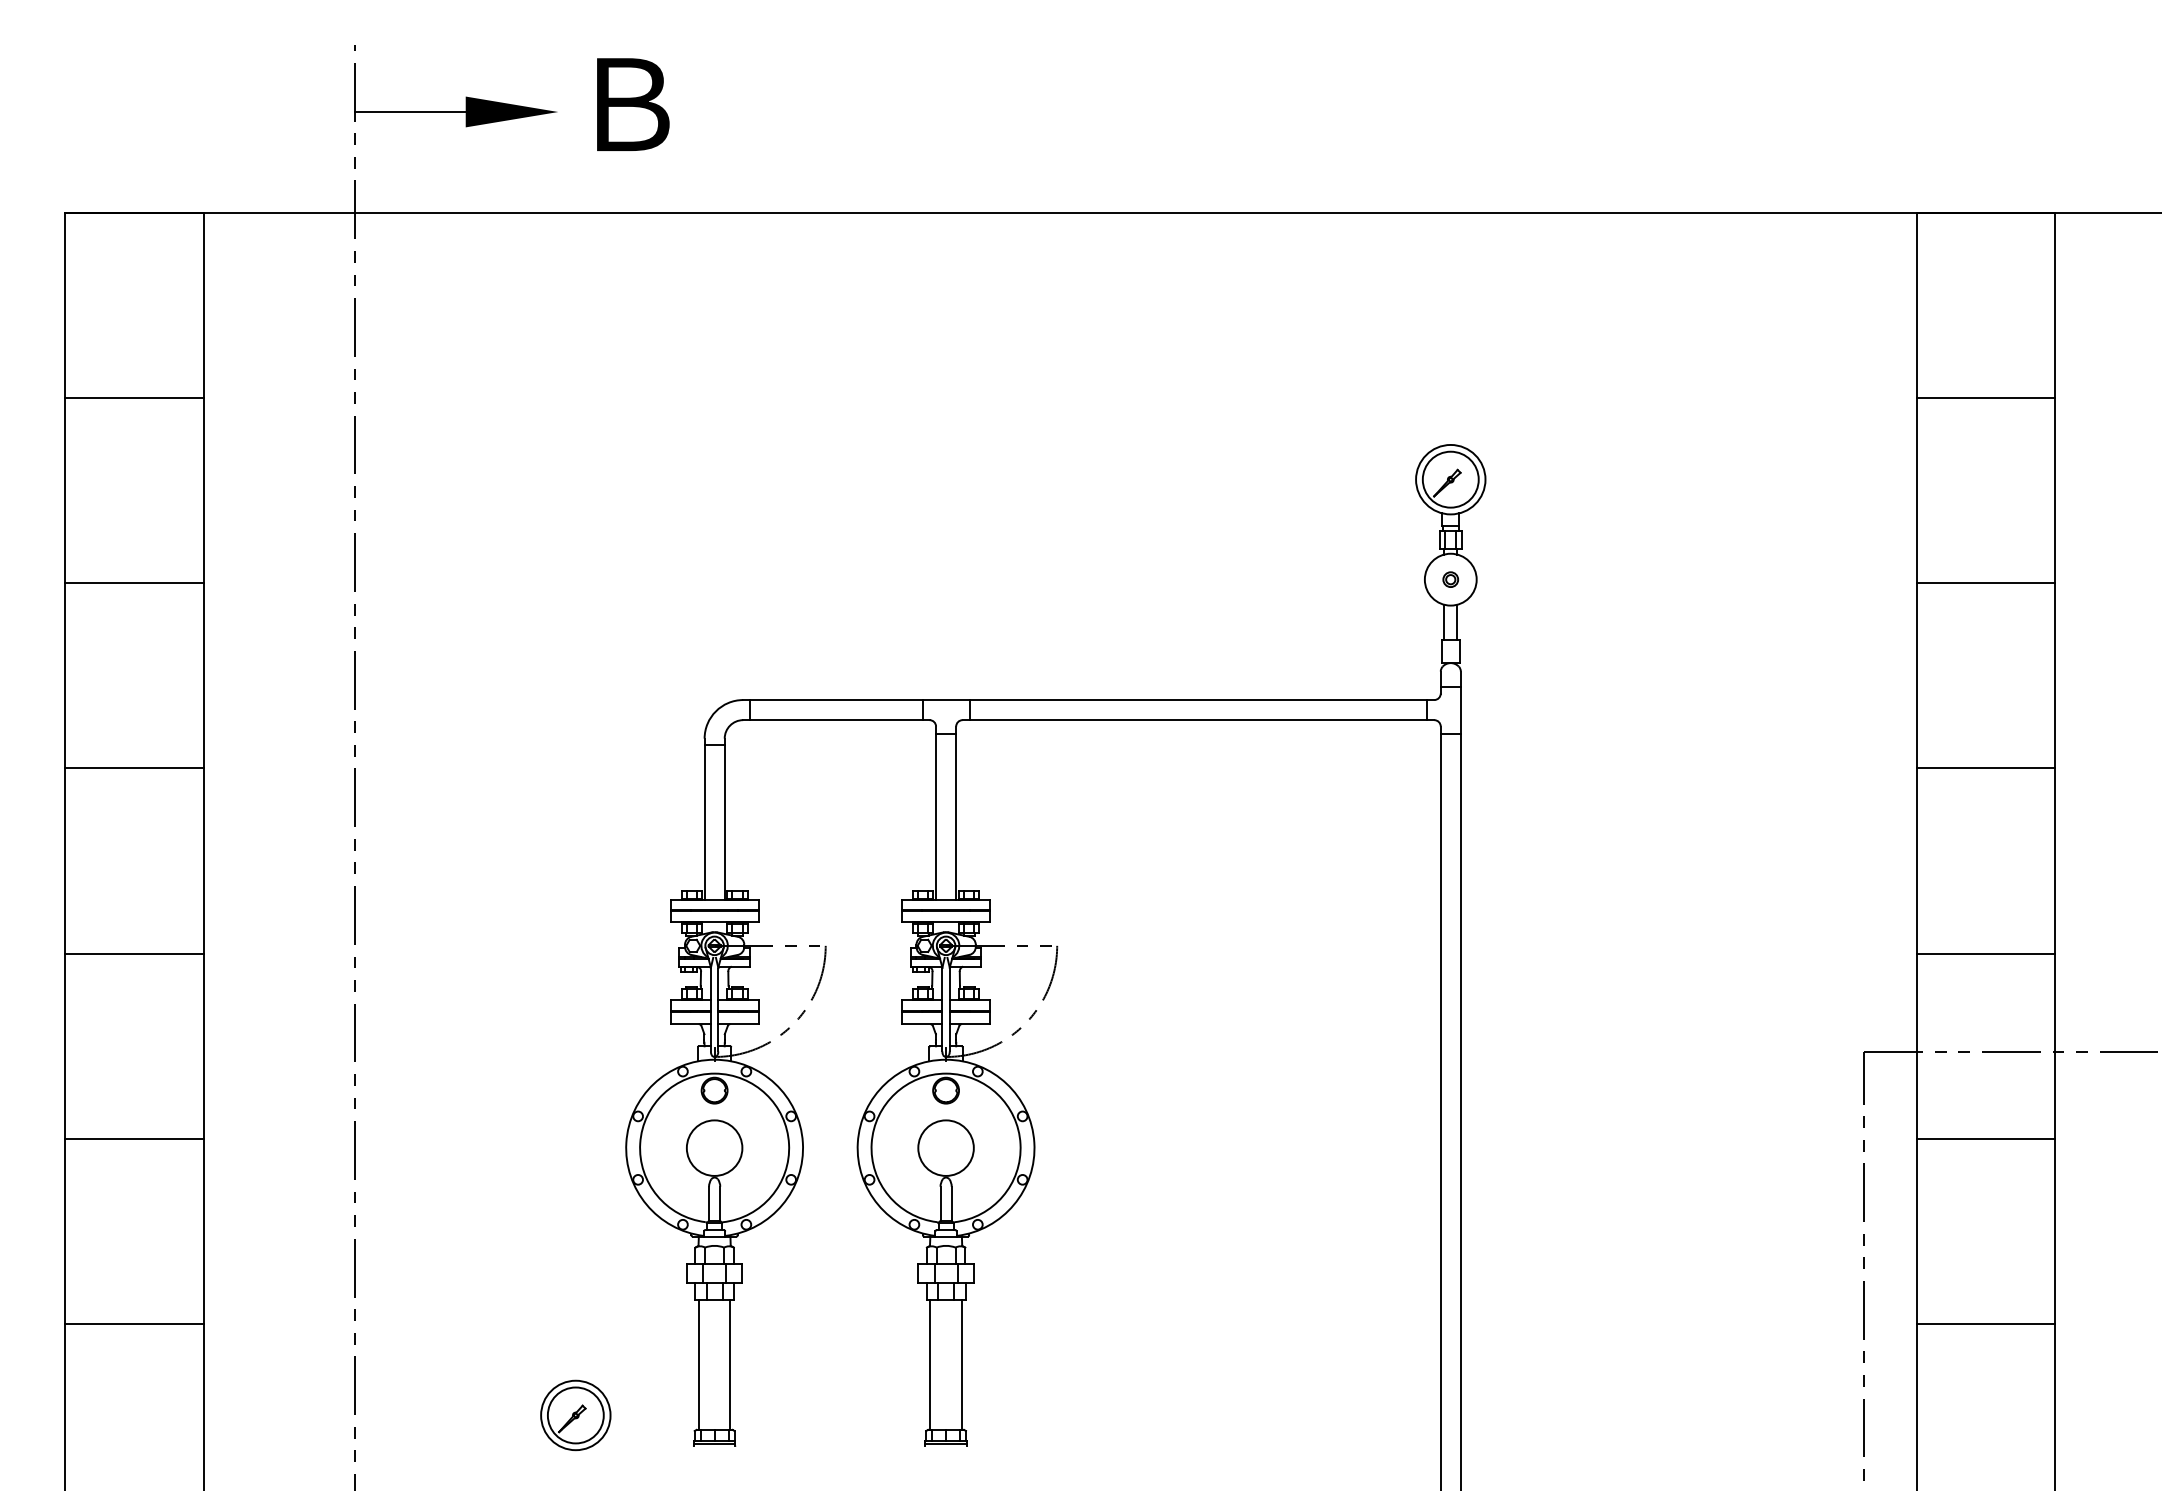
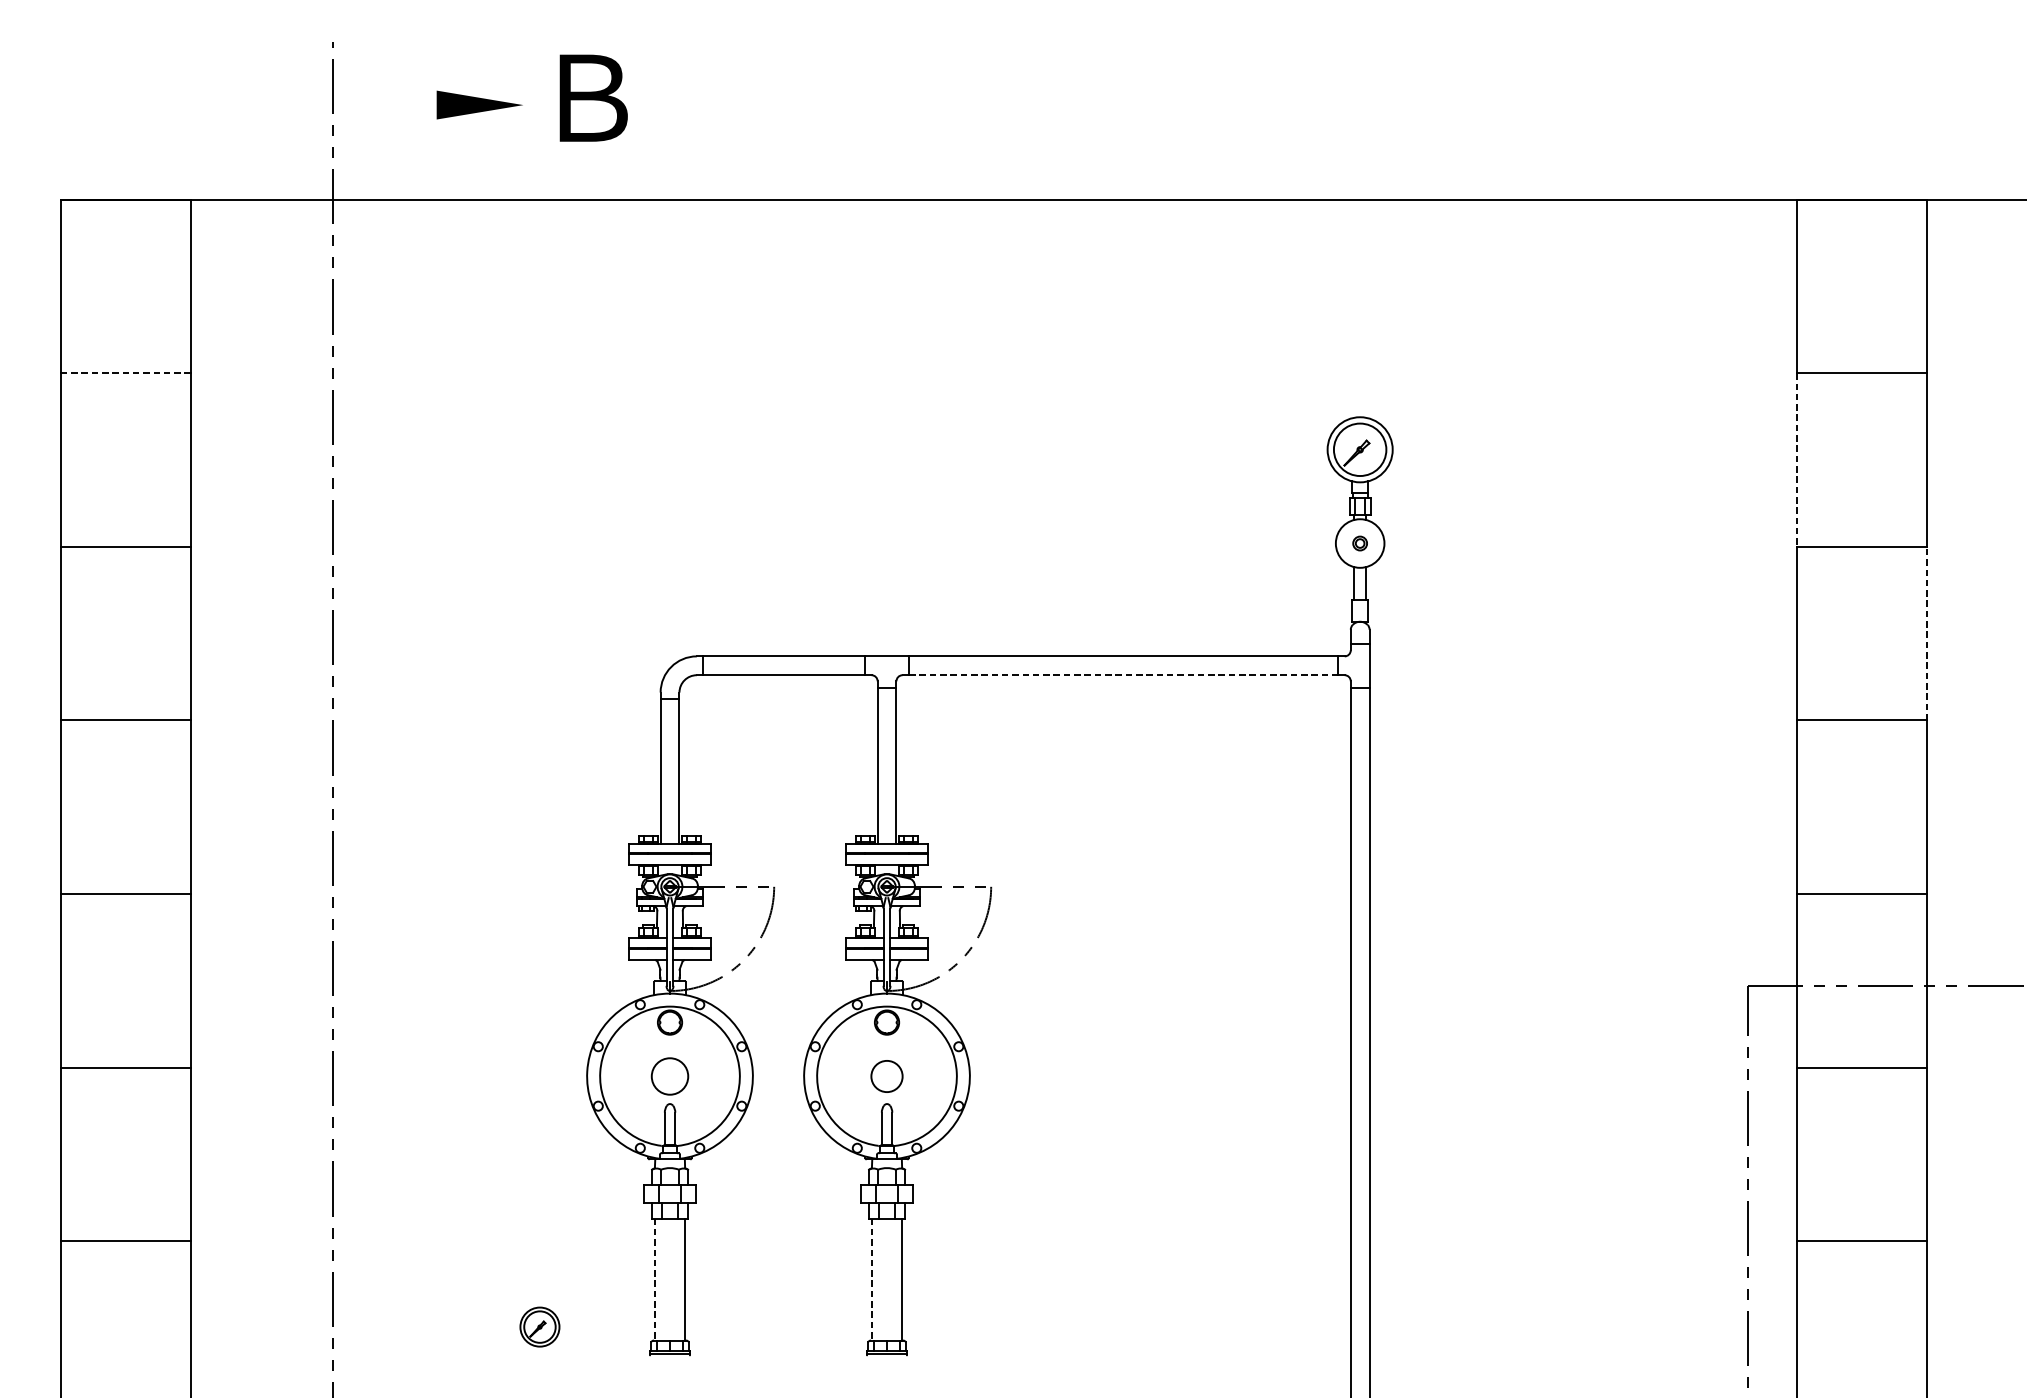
line: (410, 112) -> (384, 105), removed
line: (133, 398) -> (125, 373), solid -> dashed
line: (1916, 490) -> (1796, 459), solid -> dashed
line: (2055, 675) -> (1927, 633), solid -> dashed
line: (1198, 720) -> (1123, 675), solid -> dashed
circle: (714, 1147) -> (669, 1075), size x0.7
circle: (945, 1147) -> (886, 1075), size x0.6
line: (698, 1365) -> (654, 1280), solid -> dashed
line: (930, 1365) -> (872, 1280), solid -> dashed
part: (575, 1415) -> (539, 1327), size x0.6

